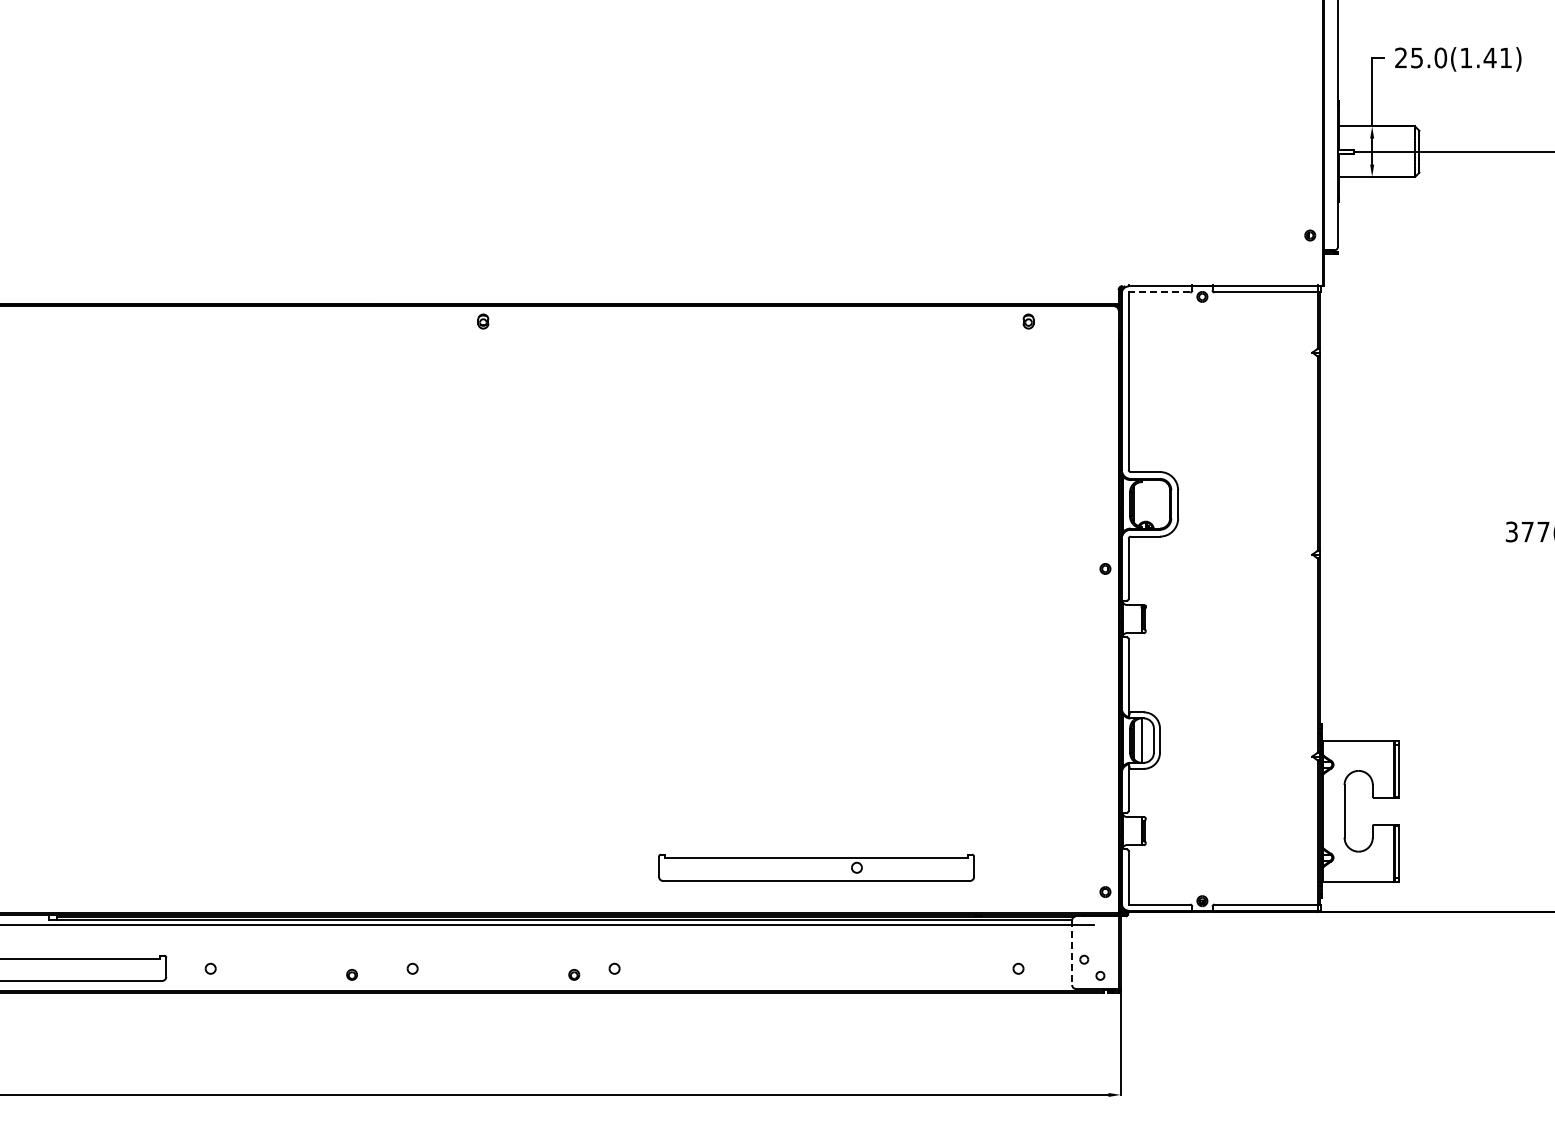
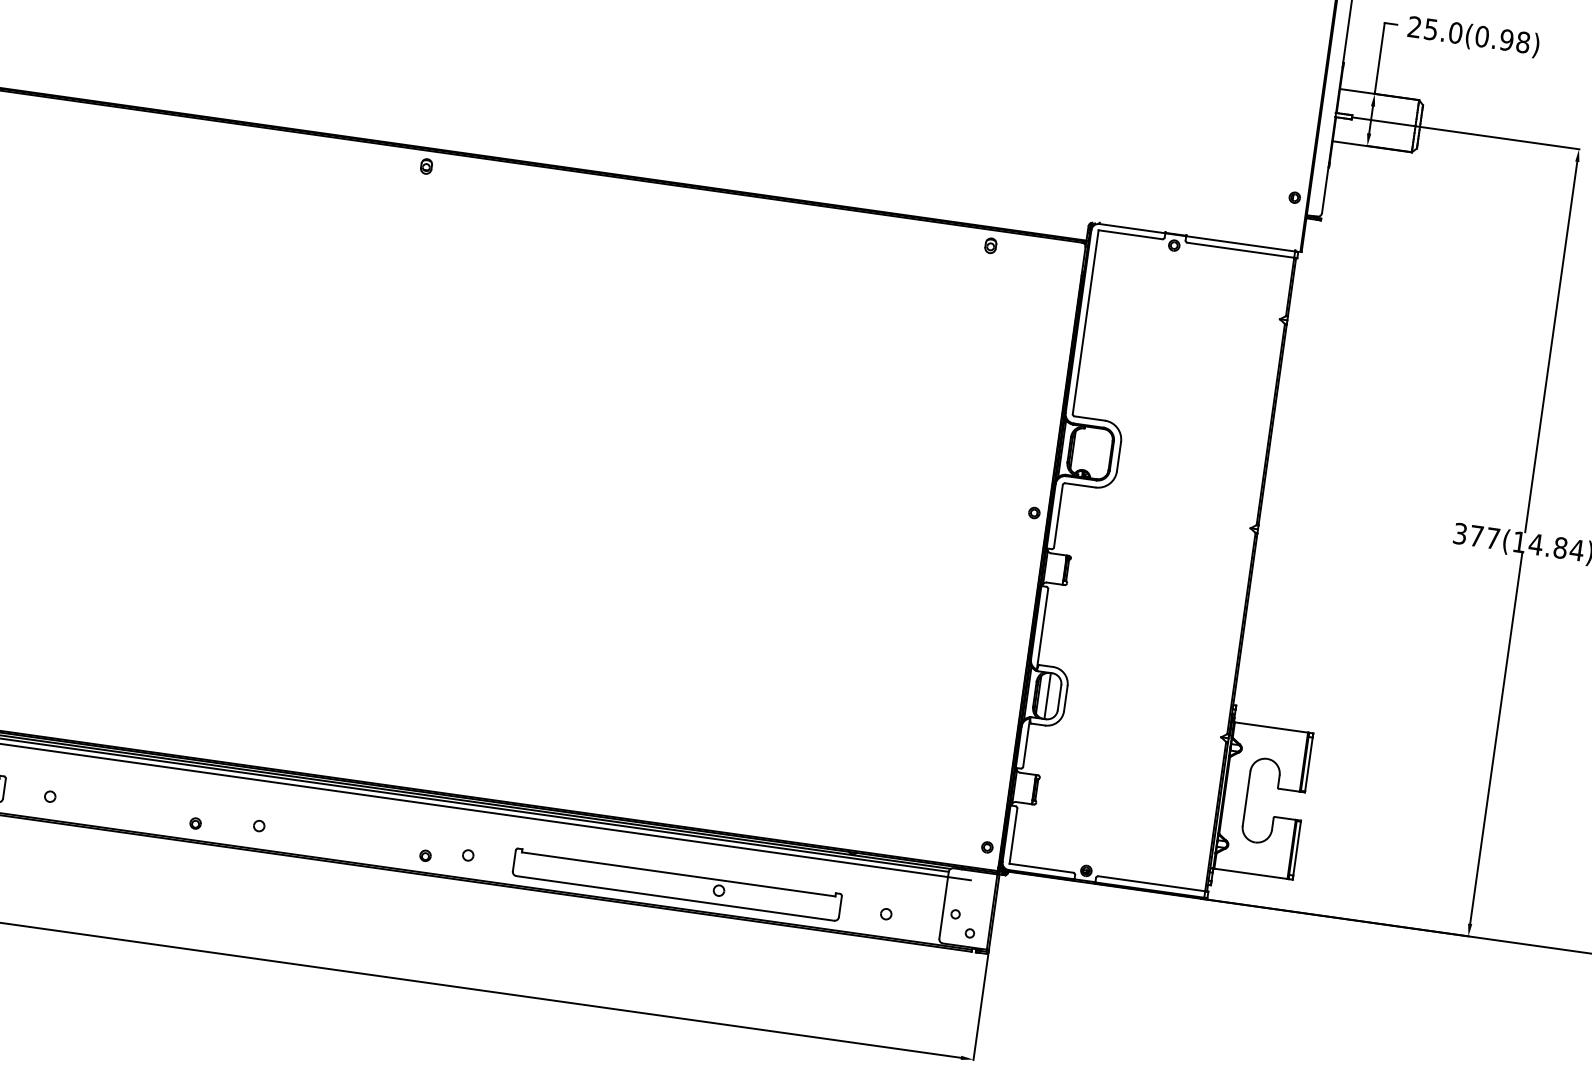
text: (1486, 57) -> (1503, 39), 25.0(1.41) -> 25.0(0.98)
line: (1159, 292) -> (1130, 234), dashed -> solid
part: (816, 867) -> (677, 884), moved
line: (1072, 953) -> (944, 906), dashed -> solid

